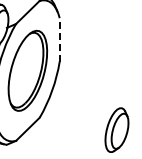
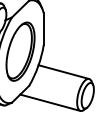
line: (59, 39) -> (43, 28), dashed -> solid
line: (86, 98) -> (63, 71), added
line: (68, 140) -> (50, 102), added

